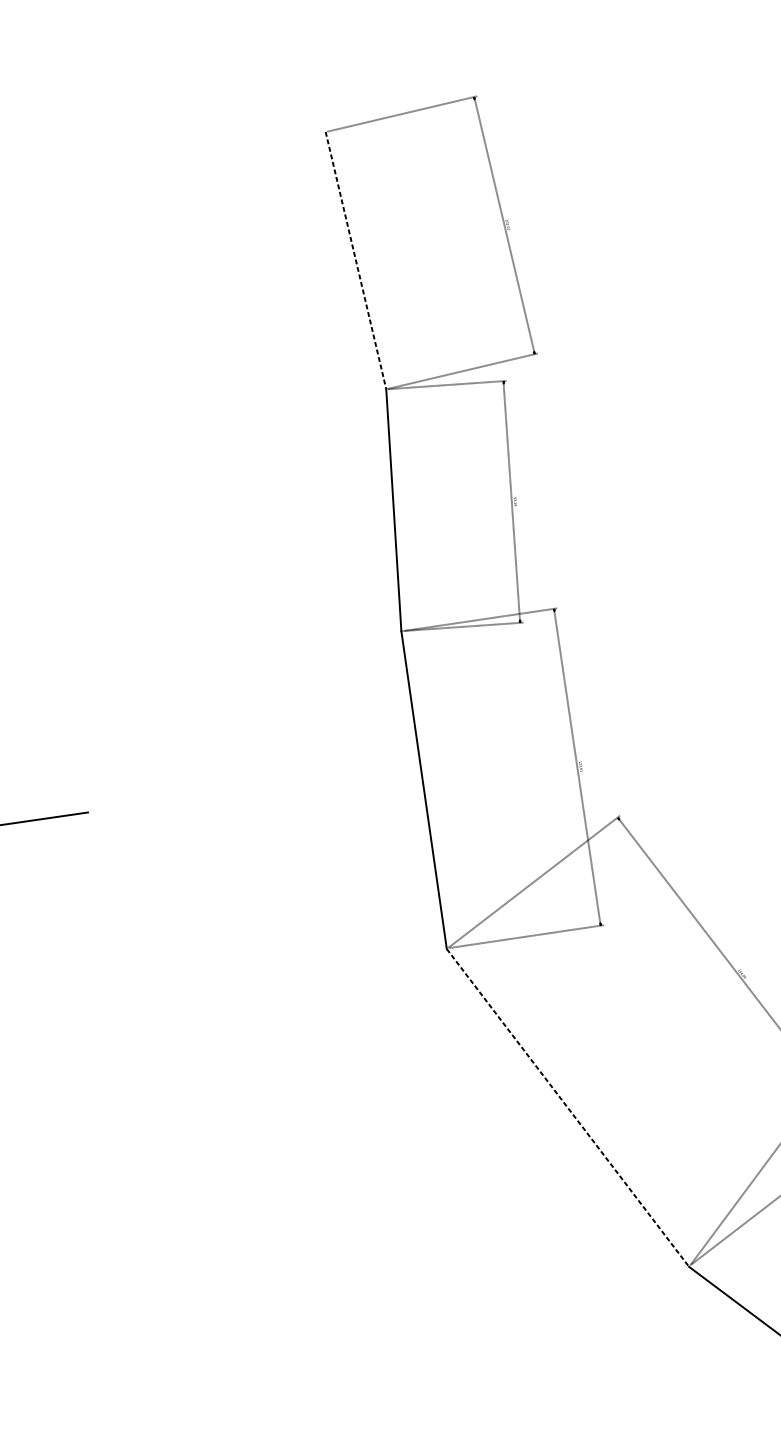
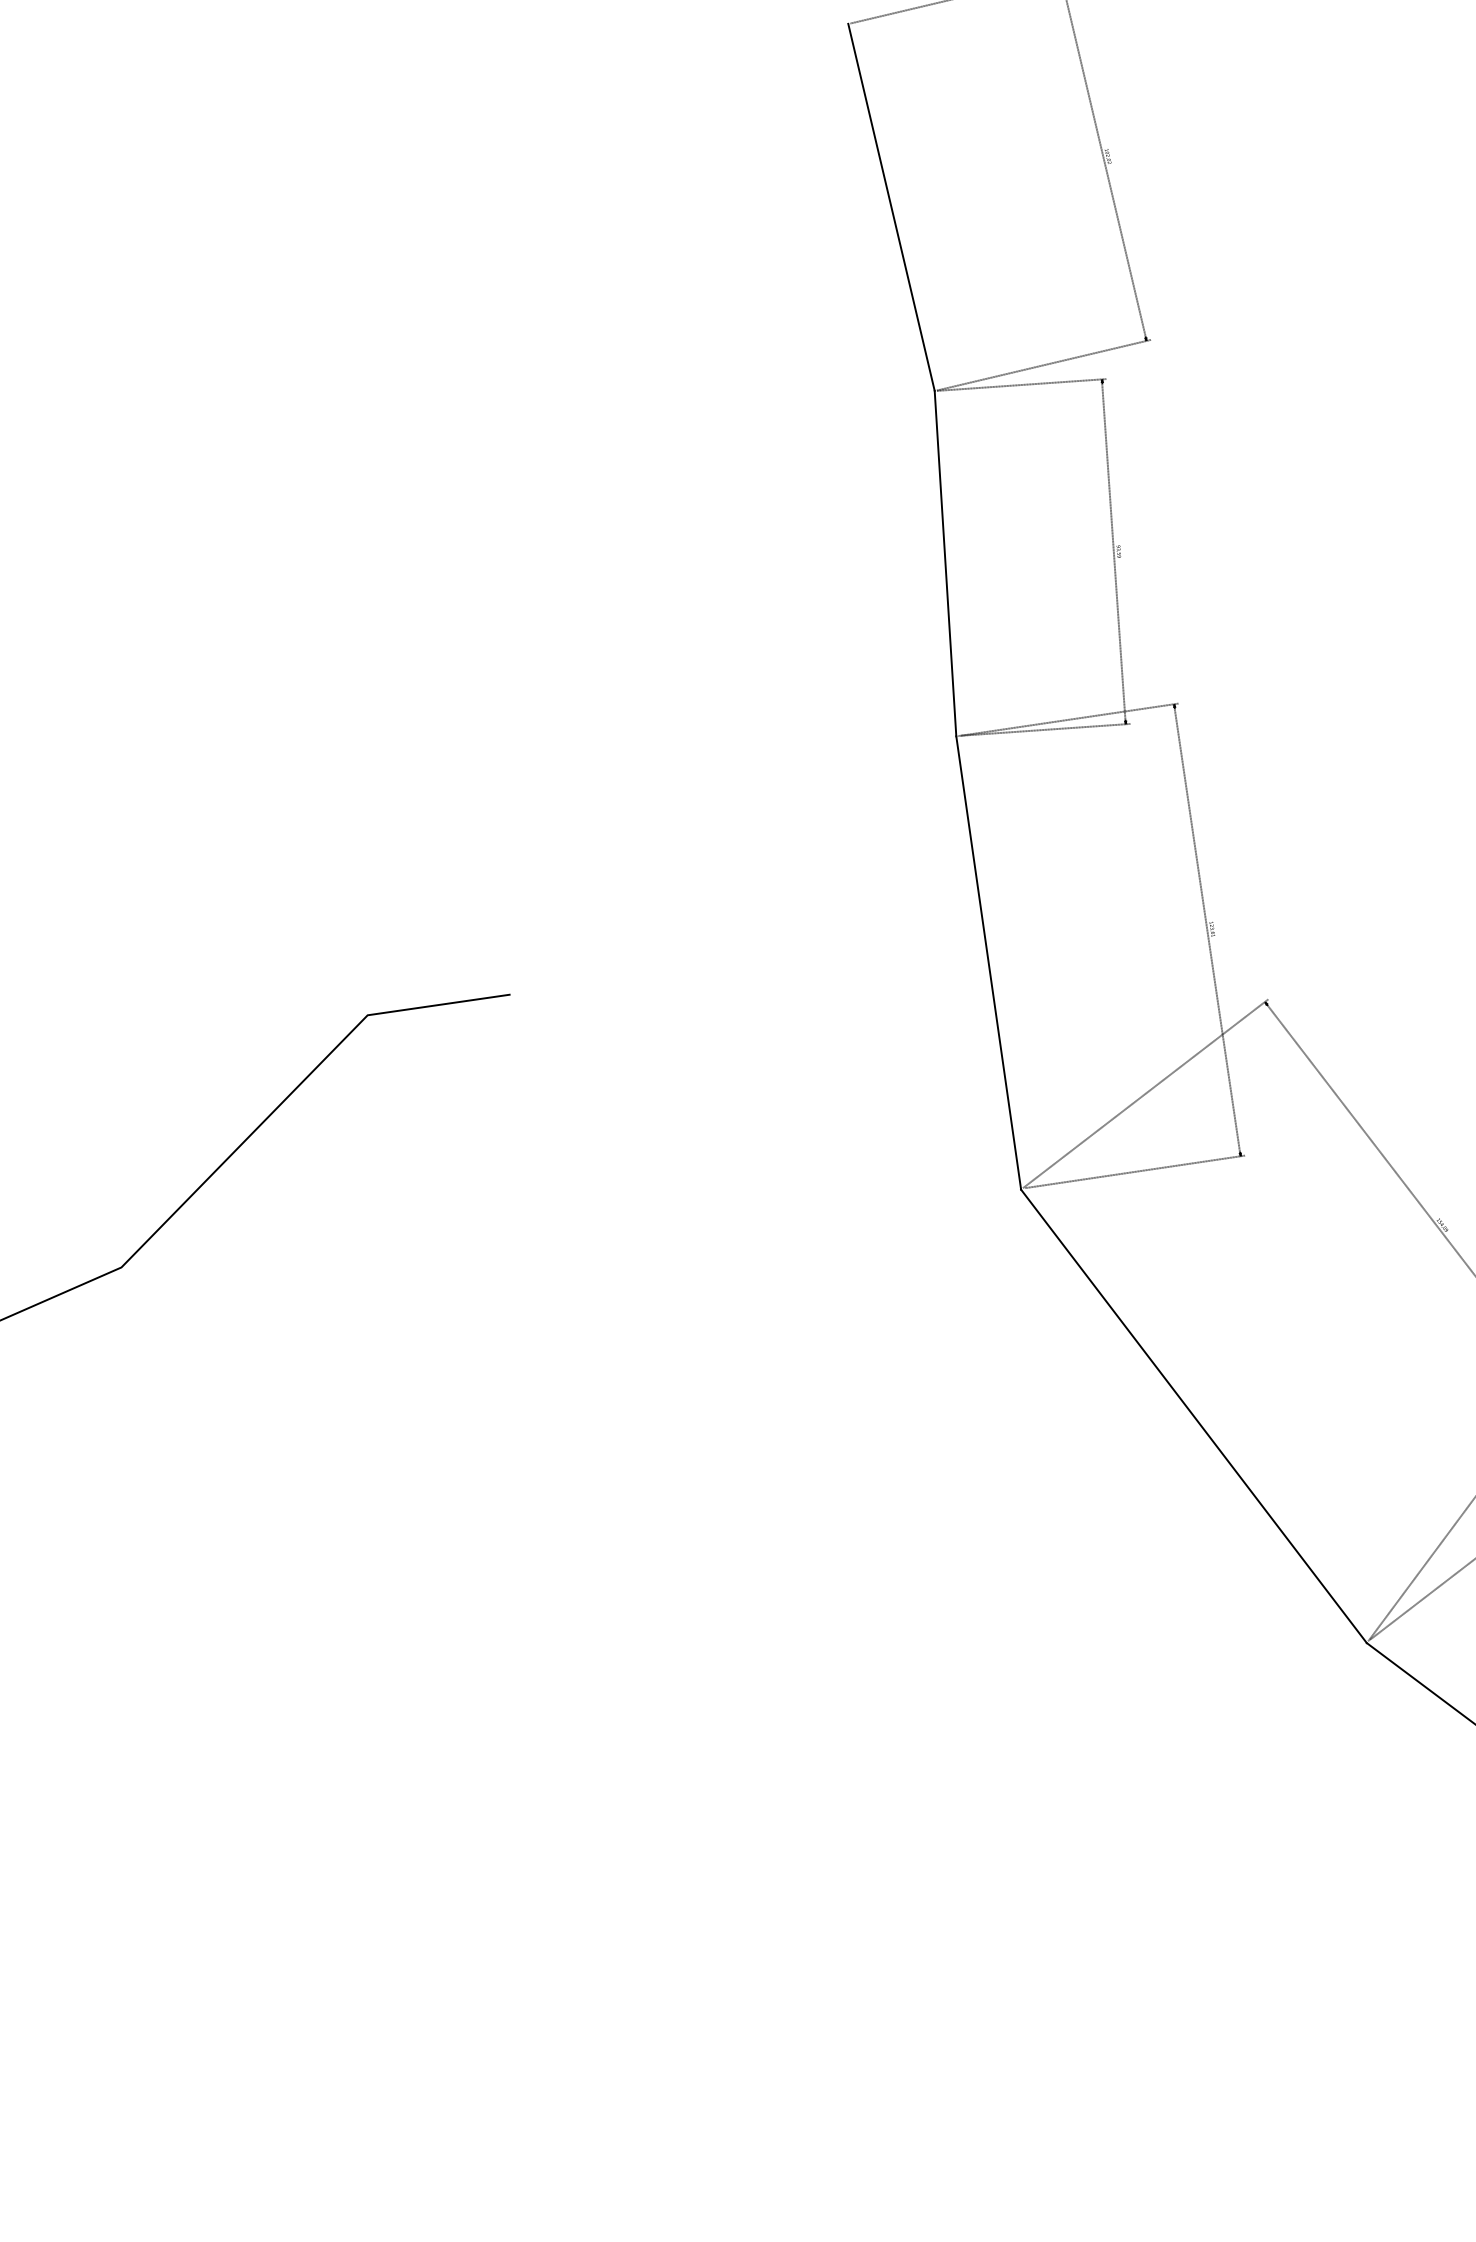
line: (355, 260) -> (891, 207), dashed -> solid
line: (568, 1108) -> (1194, 1416), dashed -> solid

